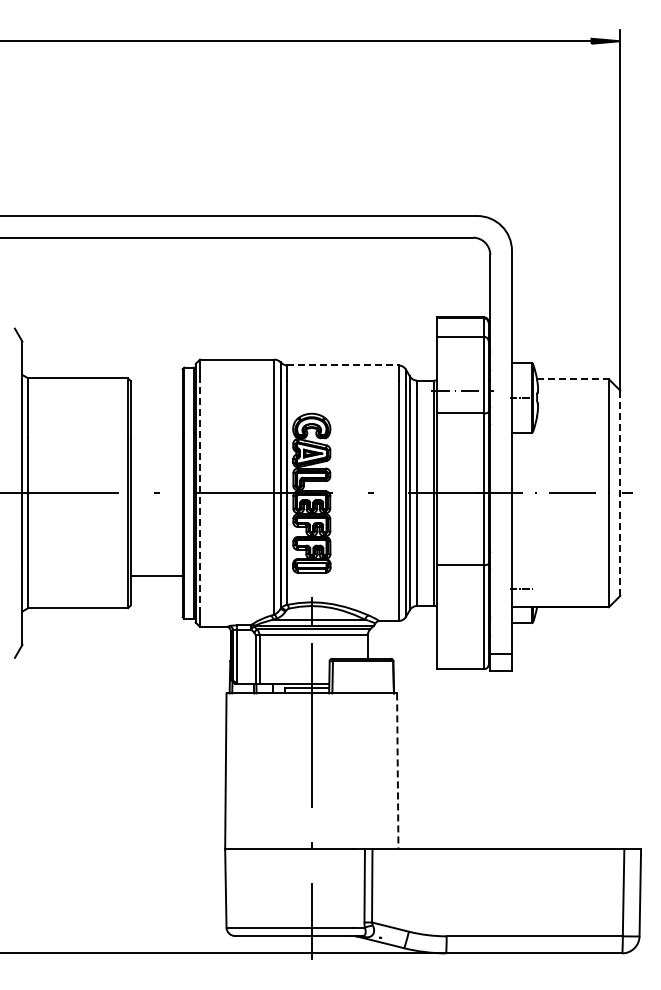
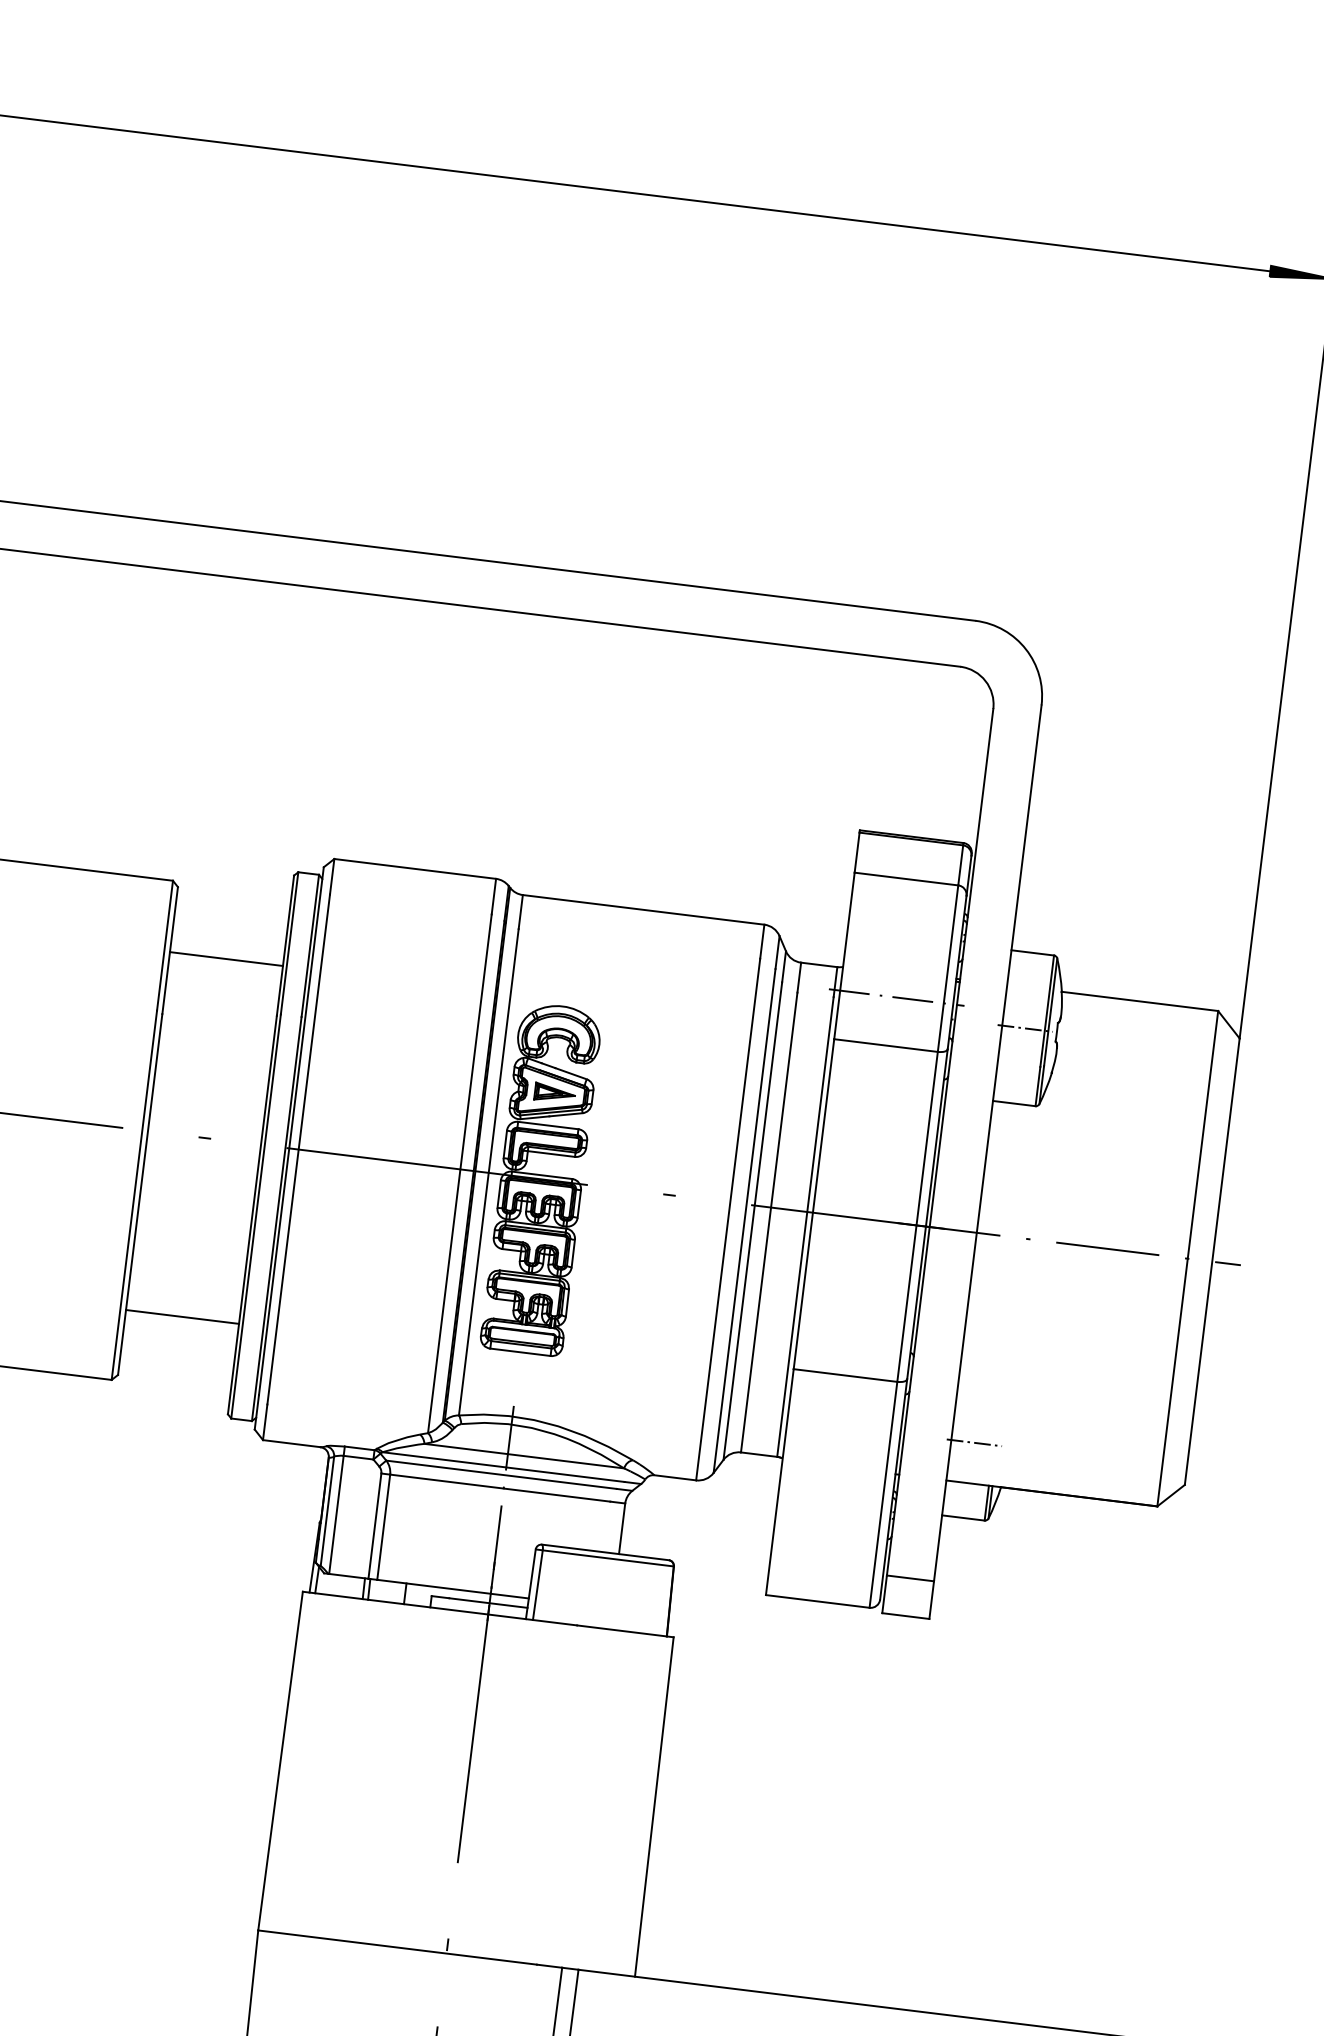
line: (343, 365) -> (644, 910), dashed -> solid
line: (573, 379) -> (1140, 1001), dashed -> solid
line: (156, 410) -> (226, 957), added
line: (200, 493) -> (299, 1150), dashed -> solid
line: (620, 493) -> (1212, 1262), dashed -> solid
line: (397, 771) -> (653, 1807), dashed -> solid

